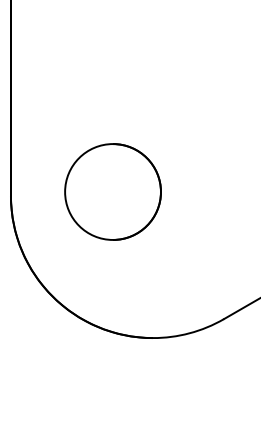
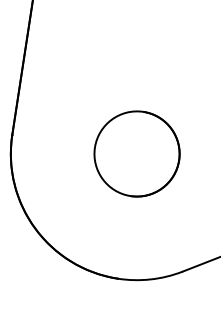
part: (112, 191) -> (136, 153), moved

